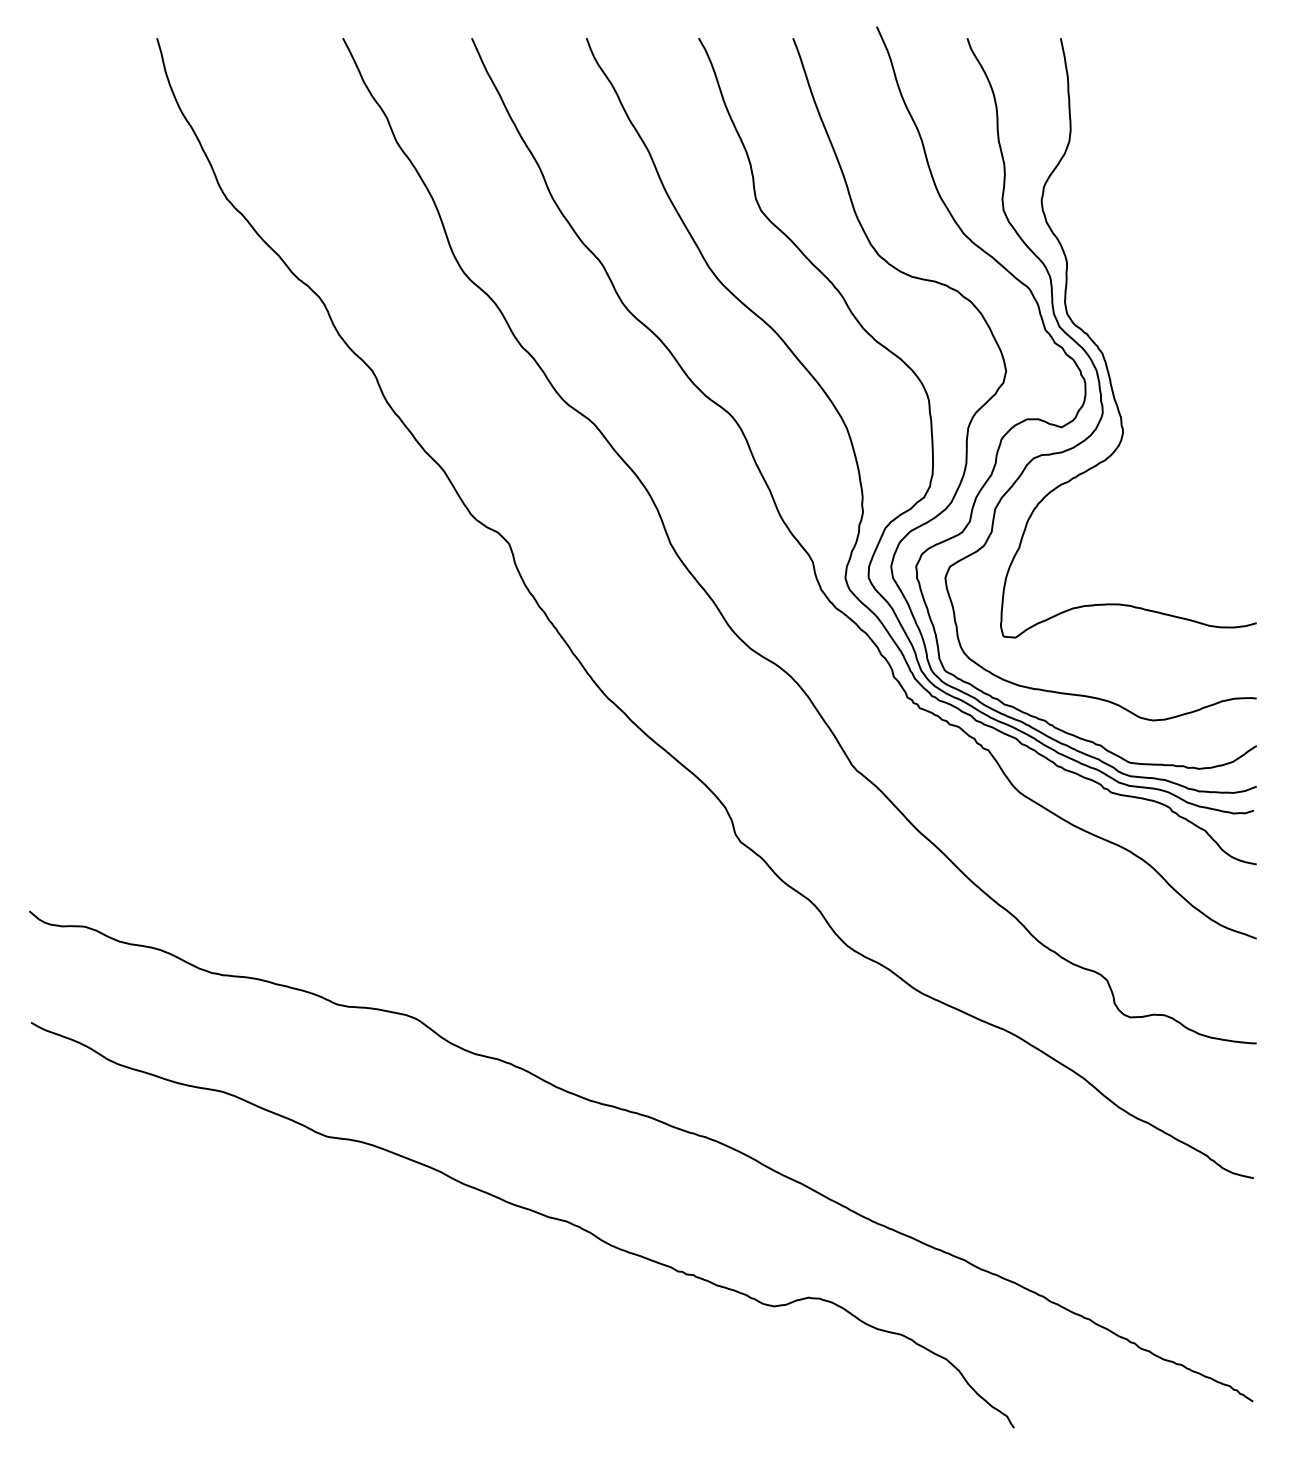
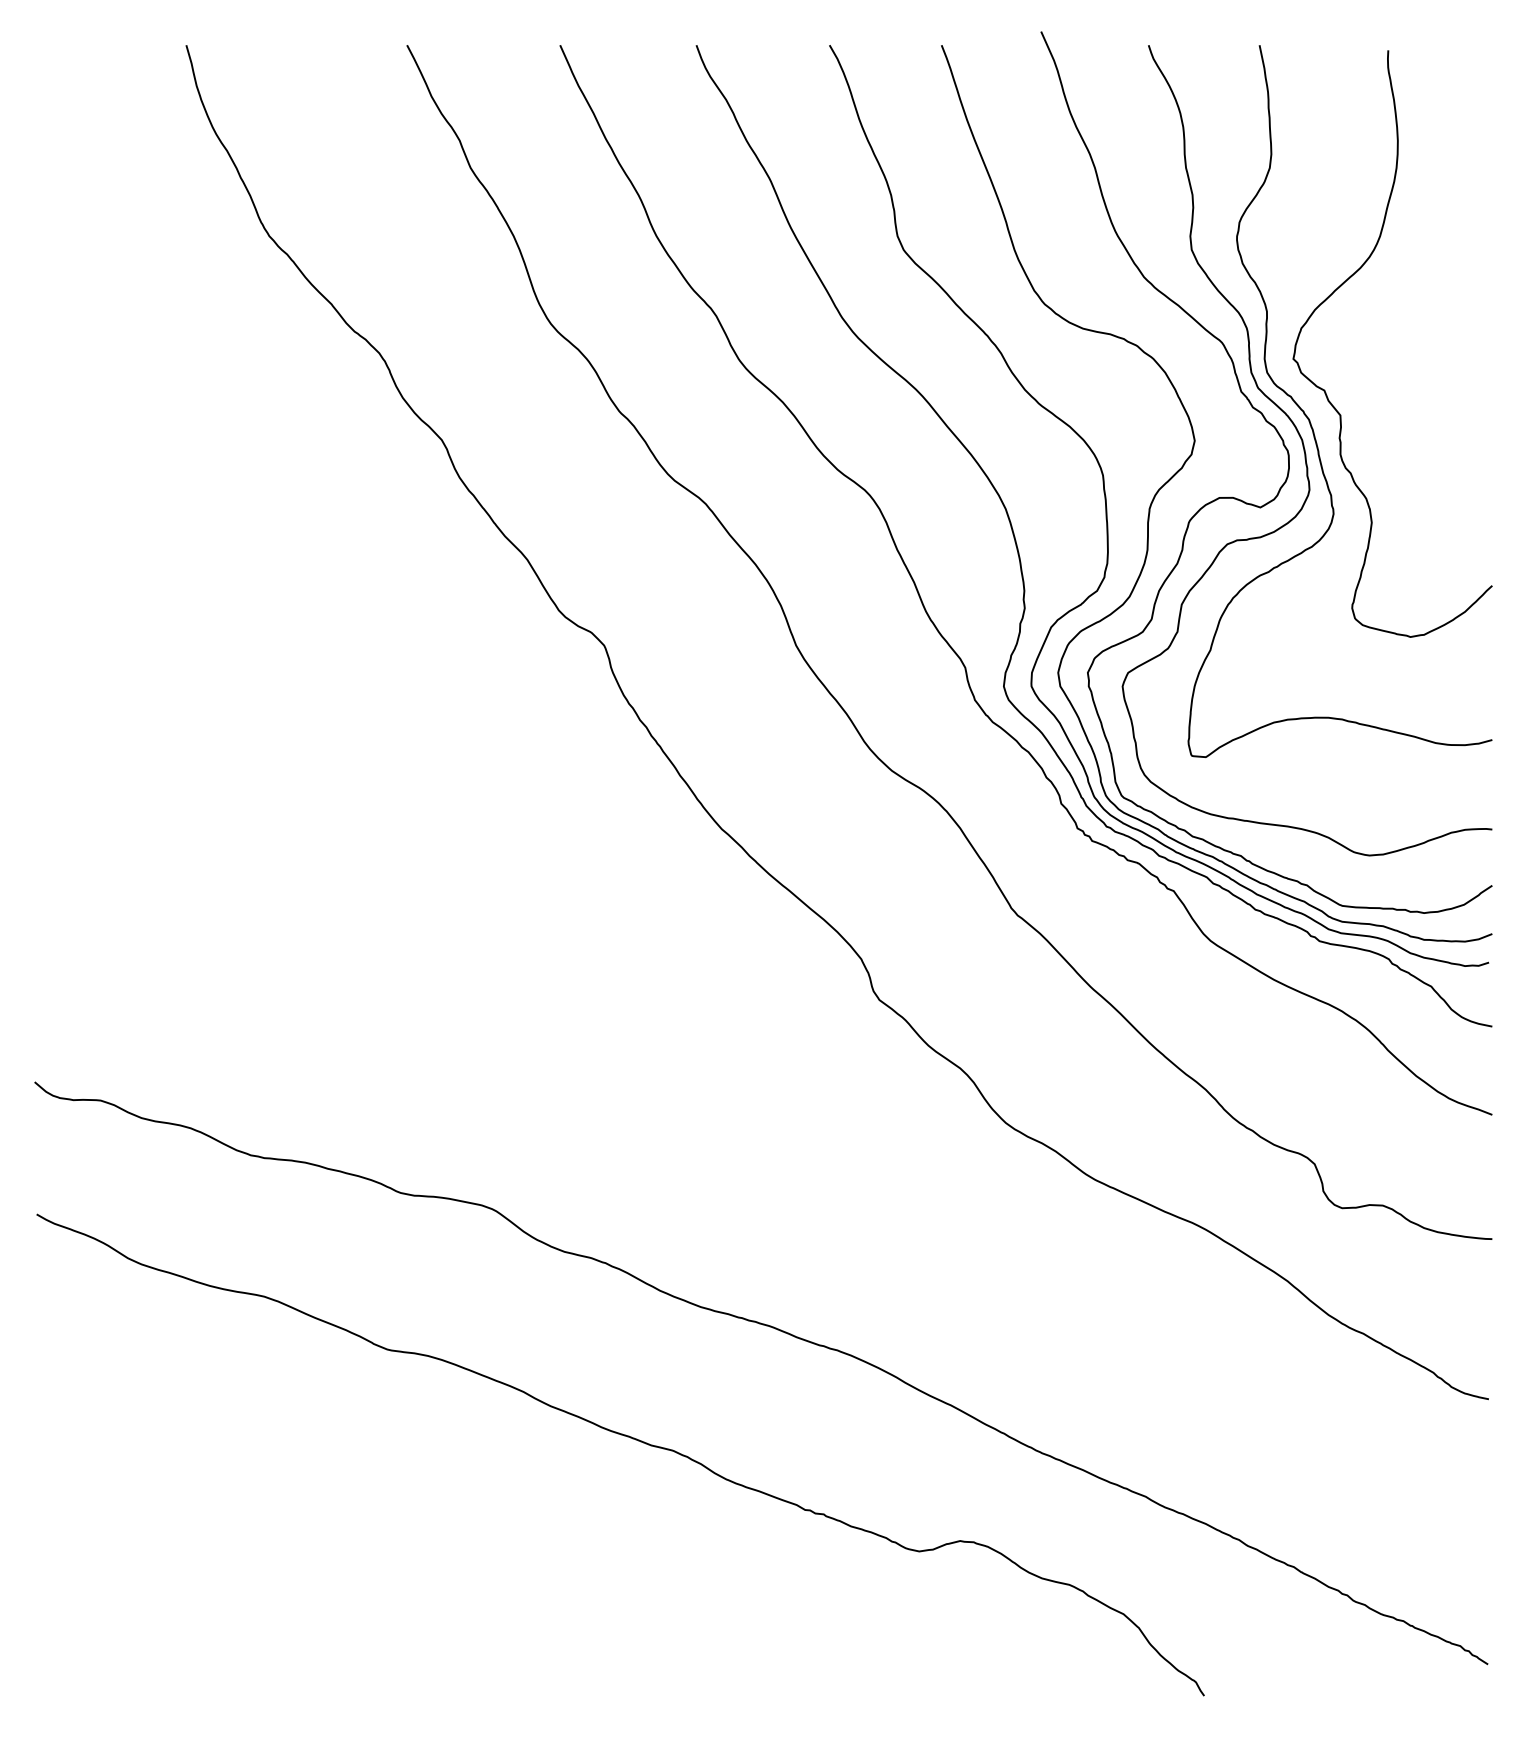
curve: (1128, 243) -> (1339, 288), added

